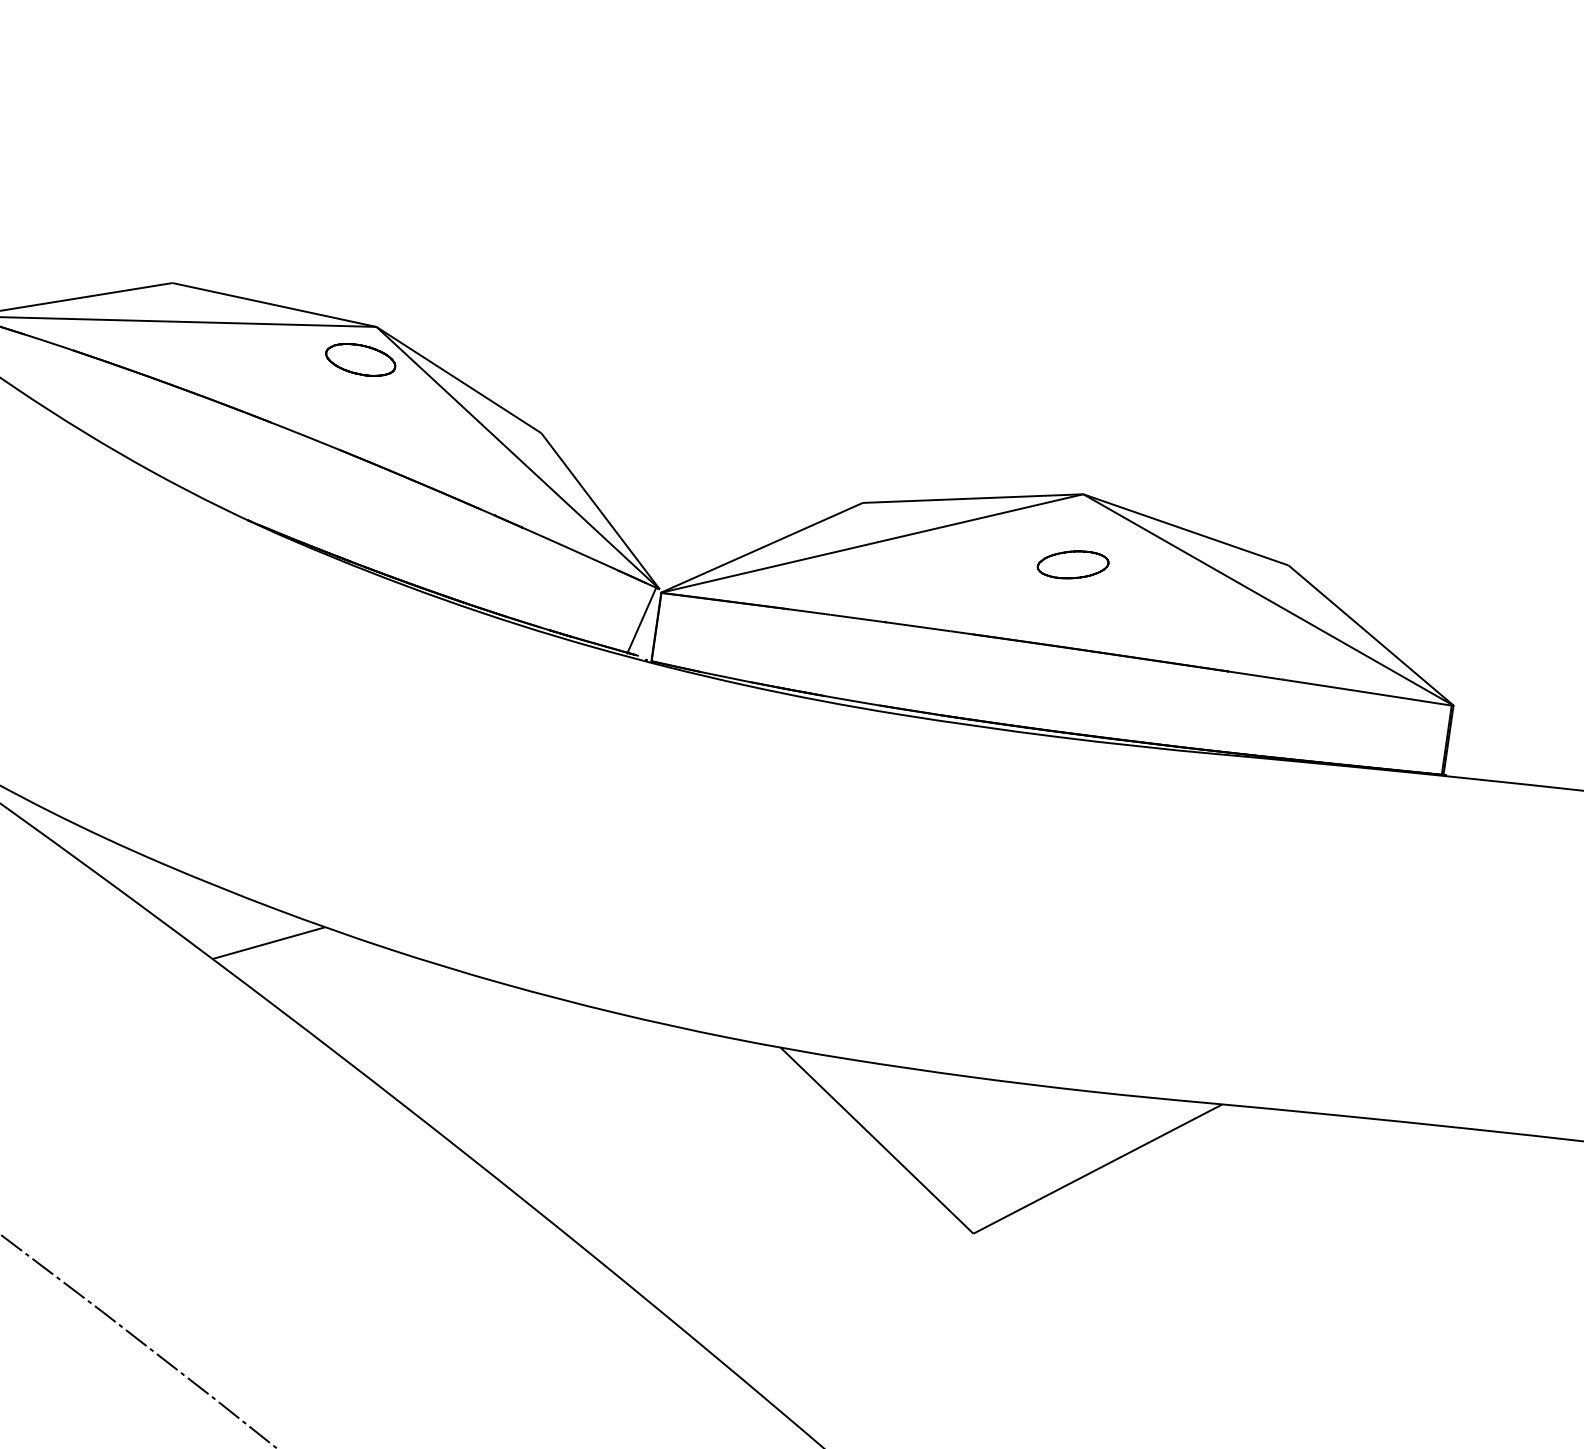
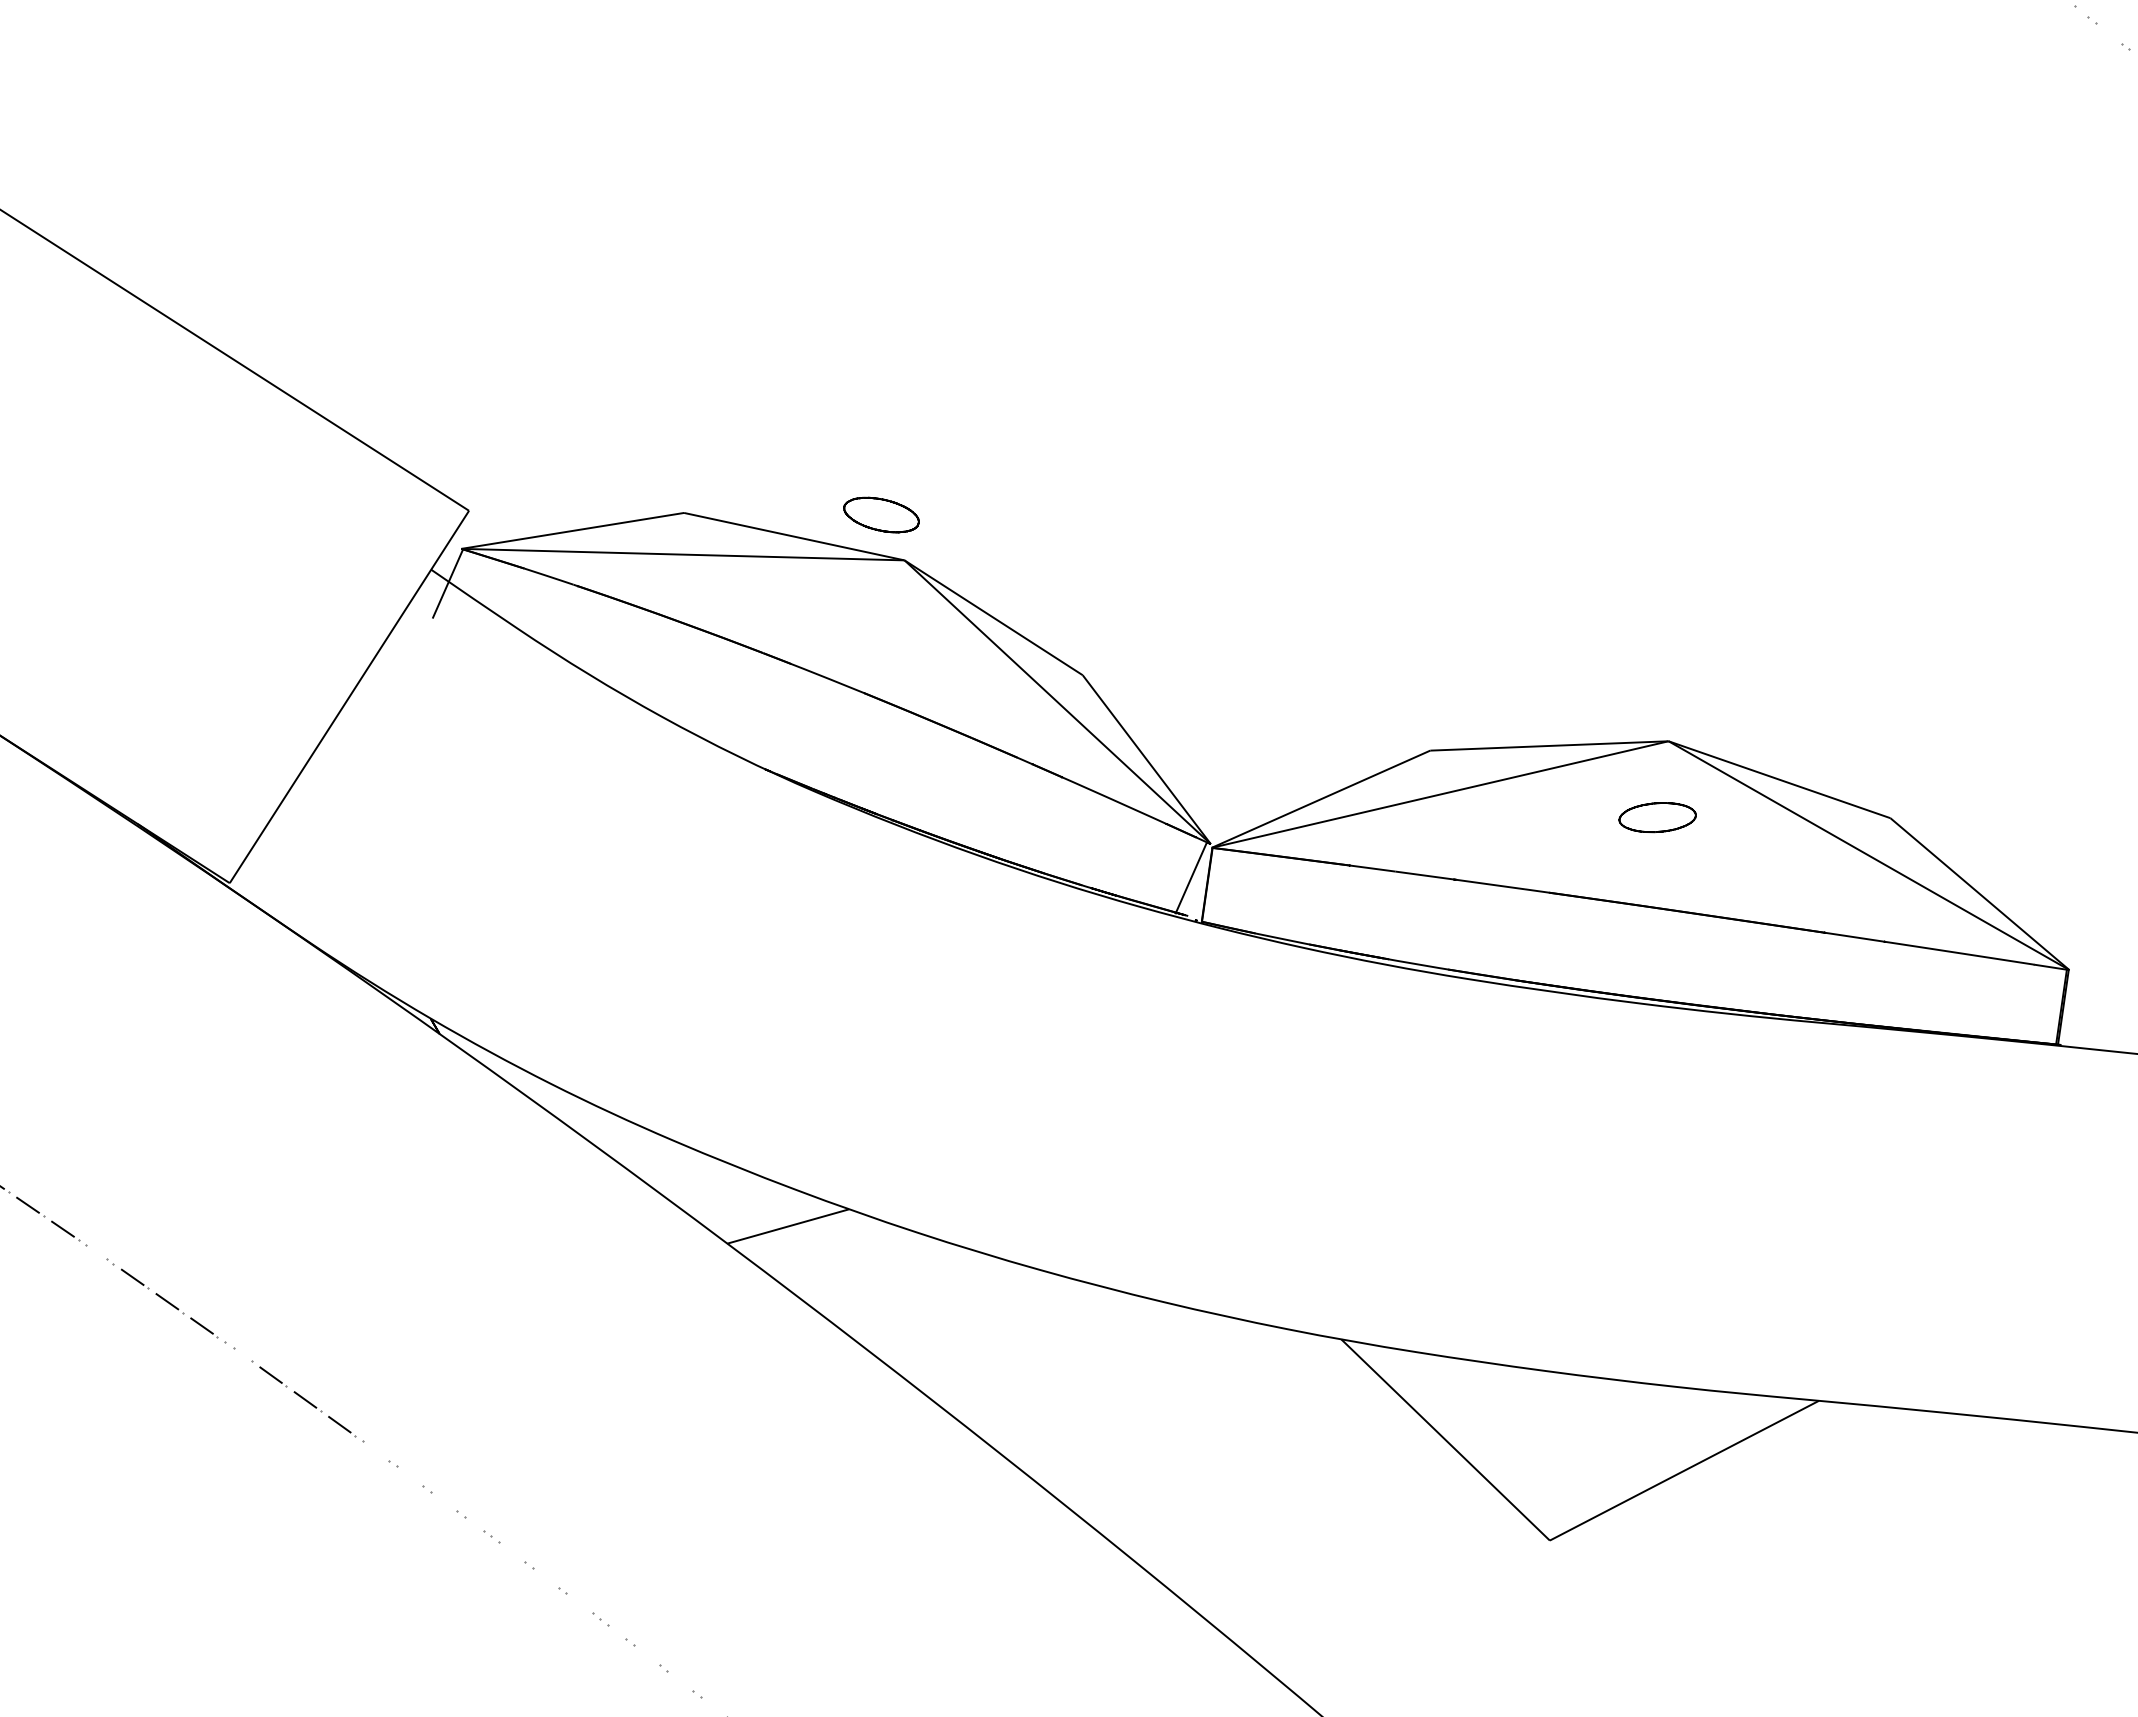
part: (360, 359) -> (881, 514), moved

